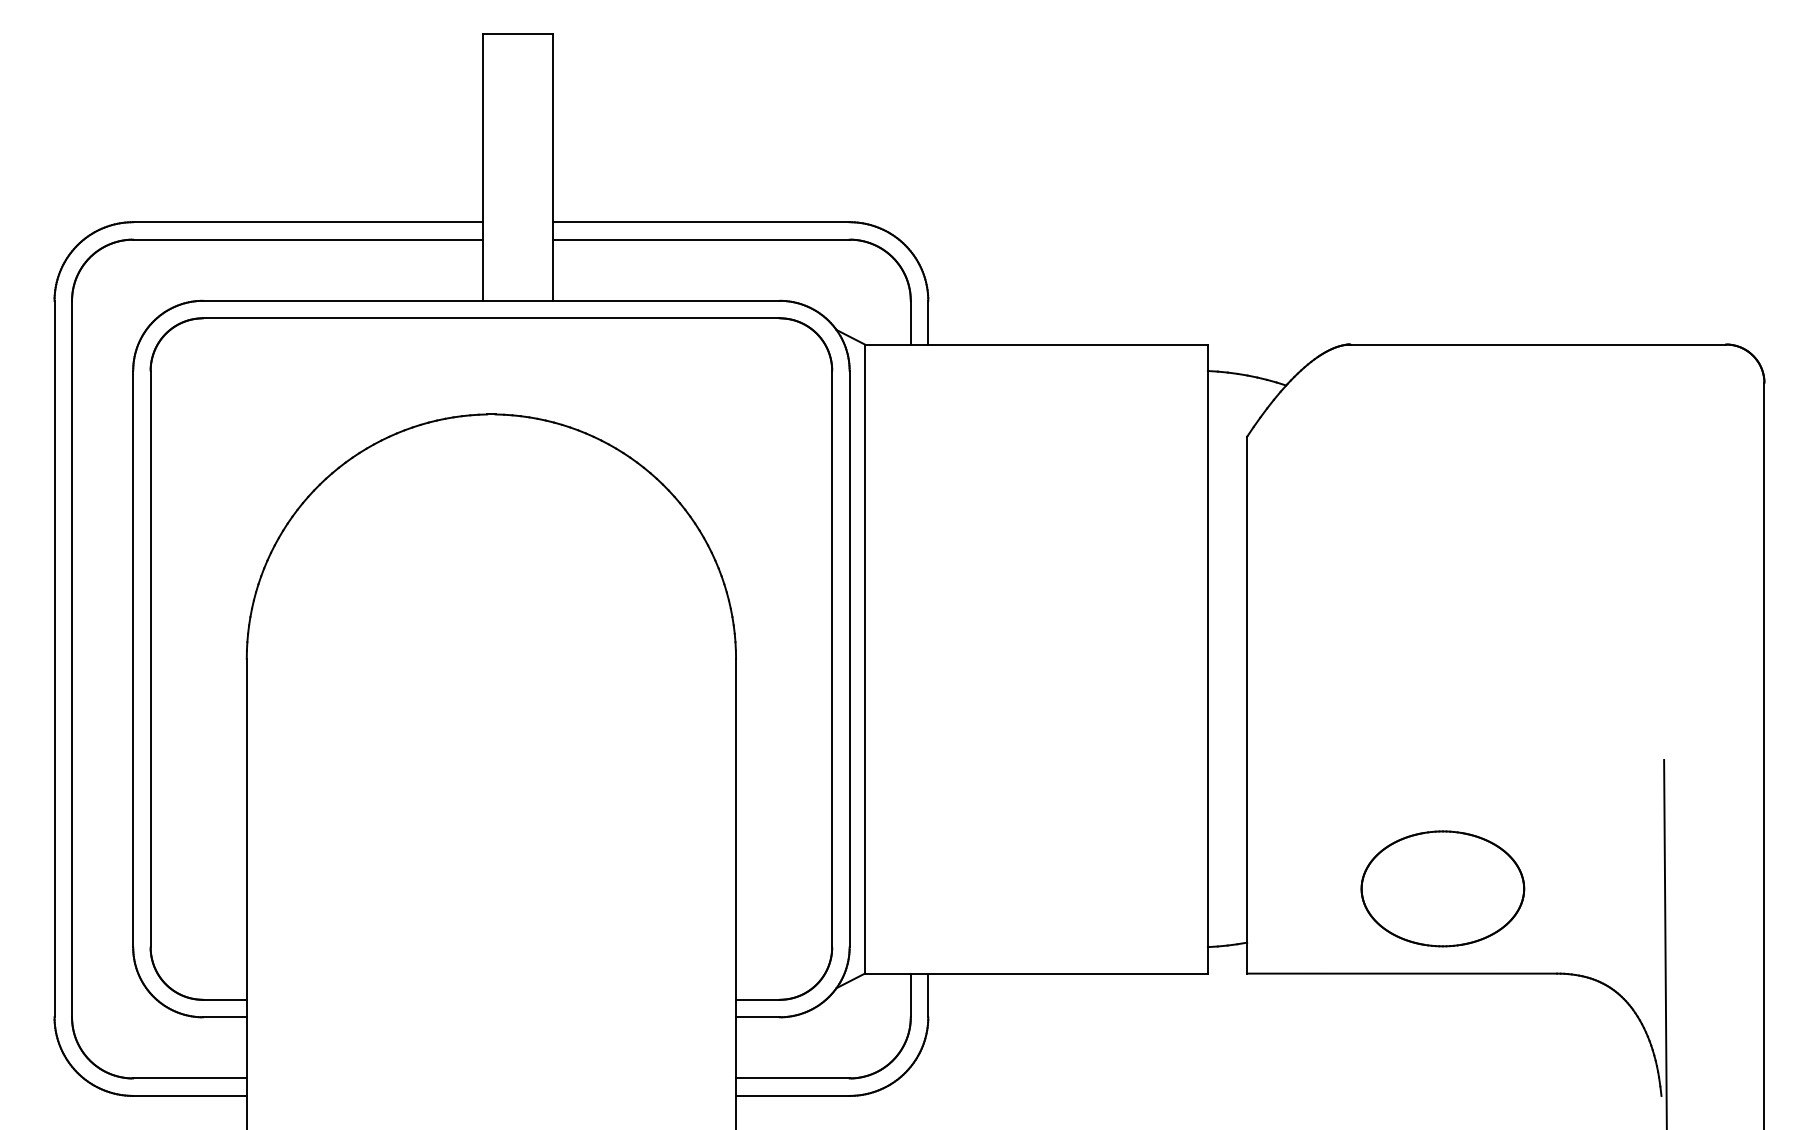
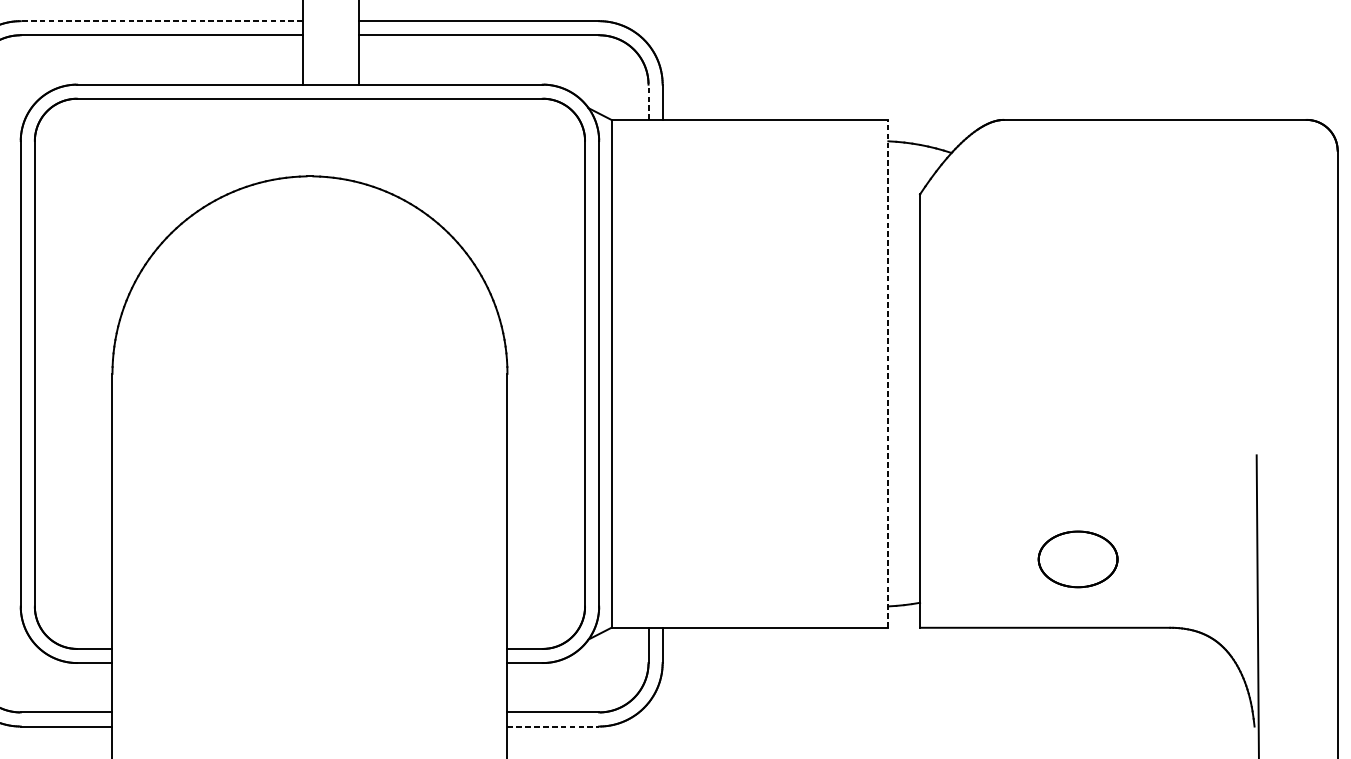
line: (307, 222) -> (161, 21), solid -> dashed
line: (910, 322) -> (648, 102), solid -> dashed
line: (1207, 659) -> (888, 374), solid -> dashed
part: (1442, 888) -> (1077, 559), size x0.6
line: (792, 1095) -> (553, 726), solid -> dashed

